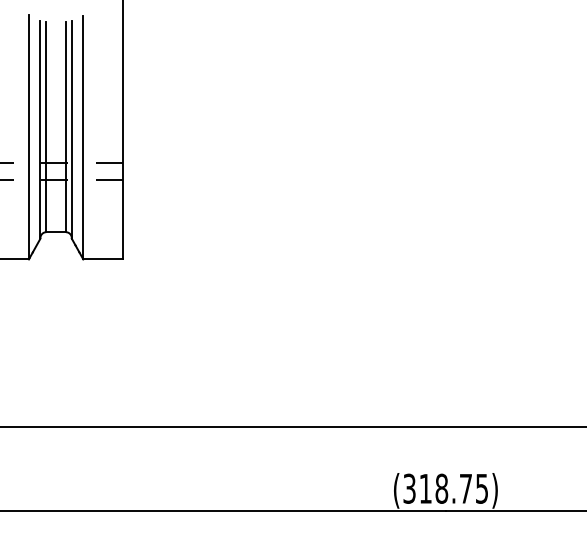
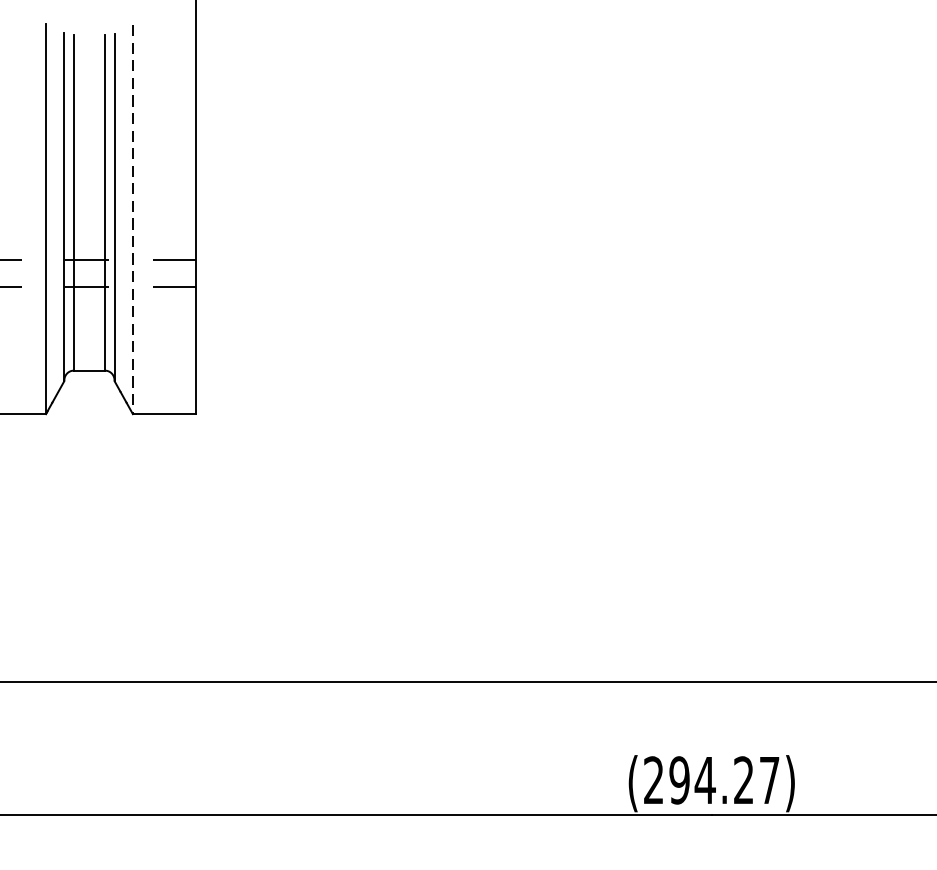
line: (83, 137) -> (133, 219), solid -> dashed
text: (445, 488) -> (711, 779), (318.75) -> (294.27)

